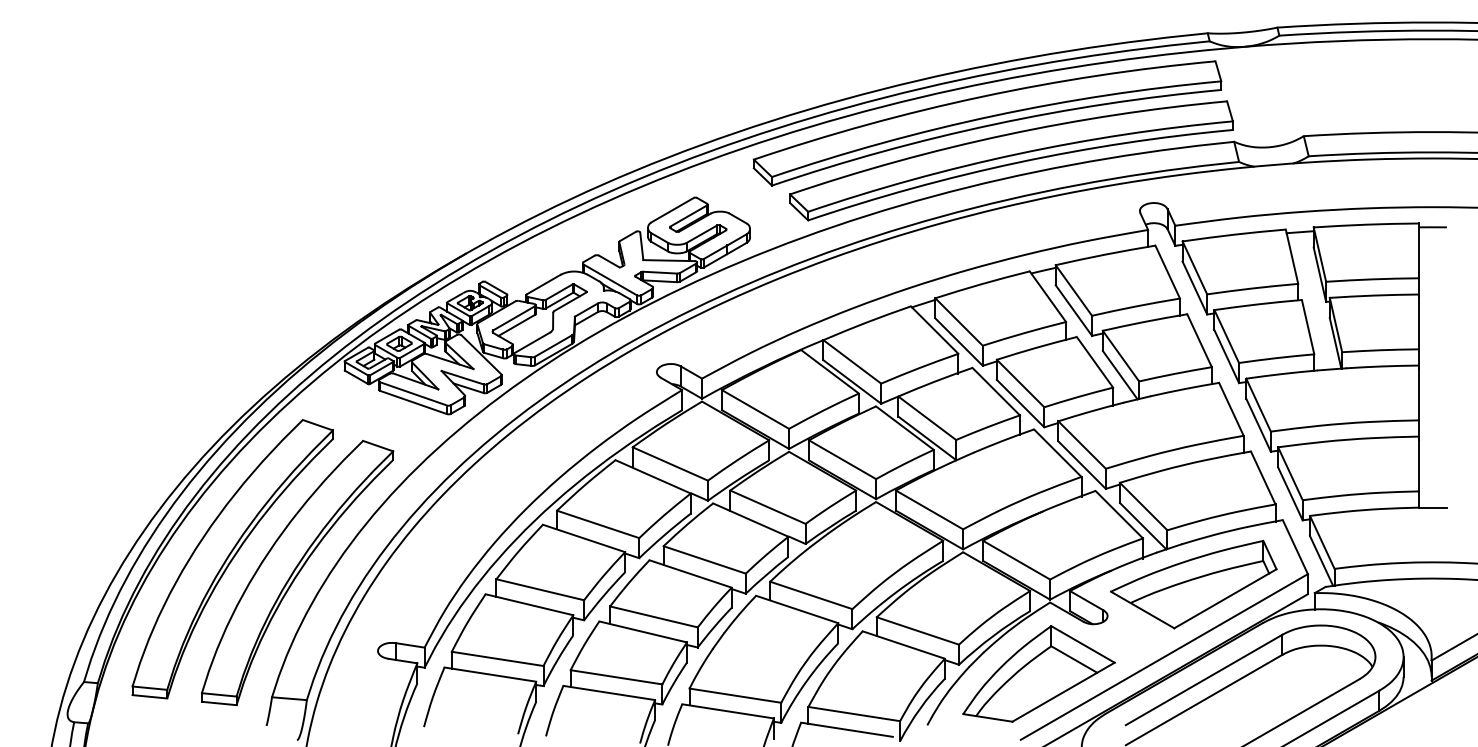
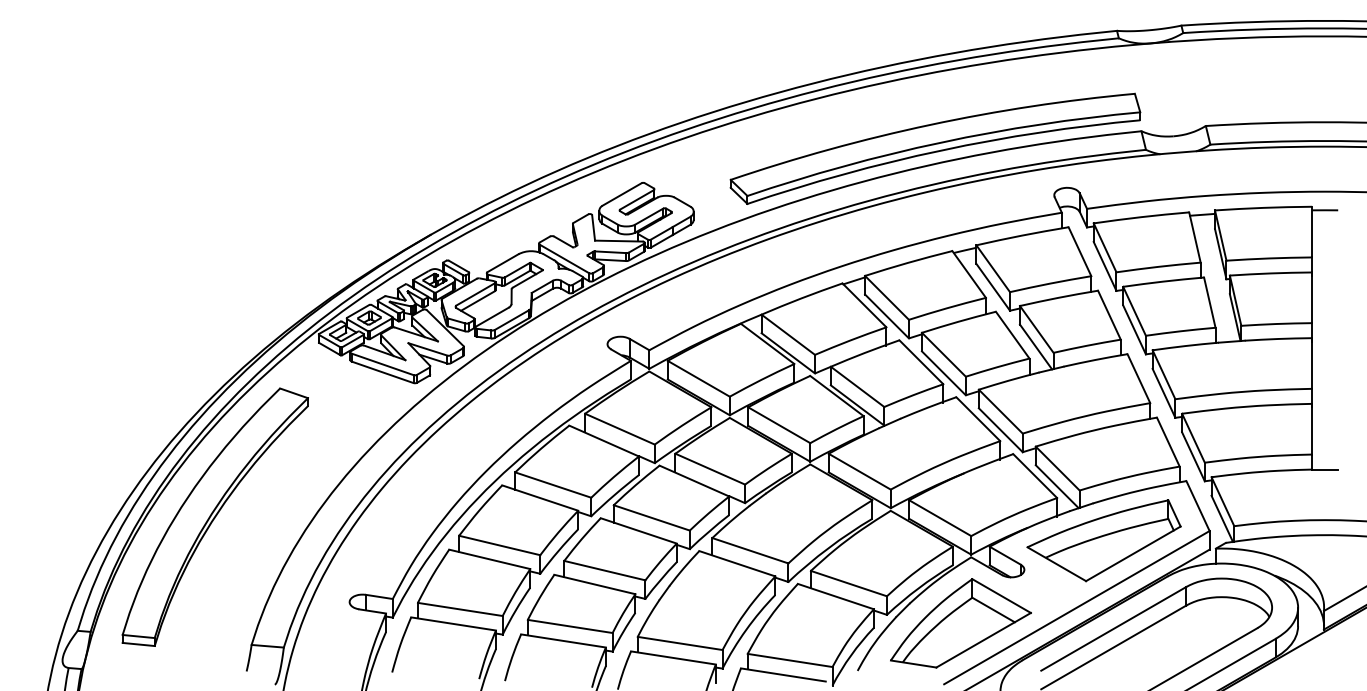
part: (987, 122) -> (913, 113), removed
part: (296, 572) -> (274, 529), removed

